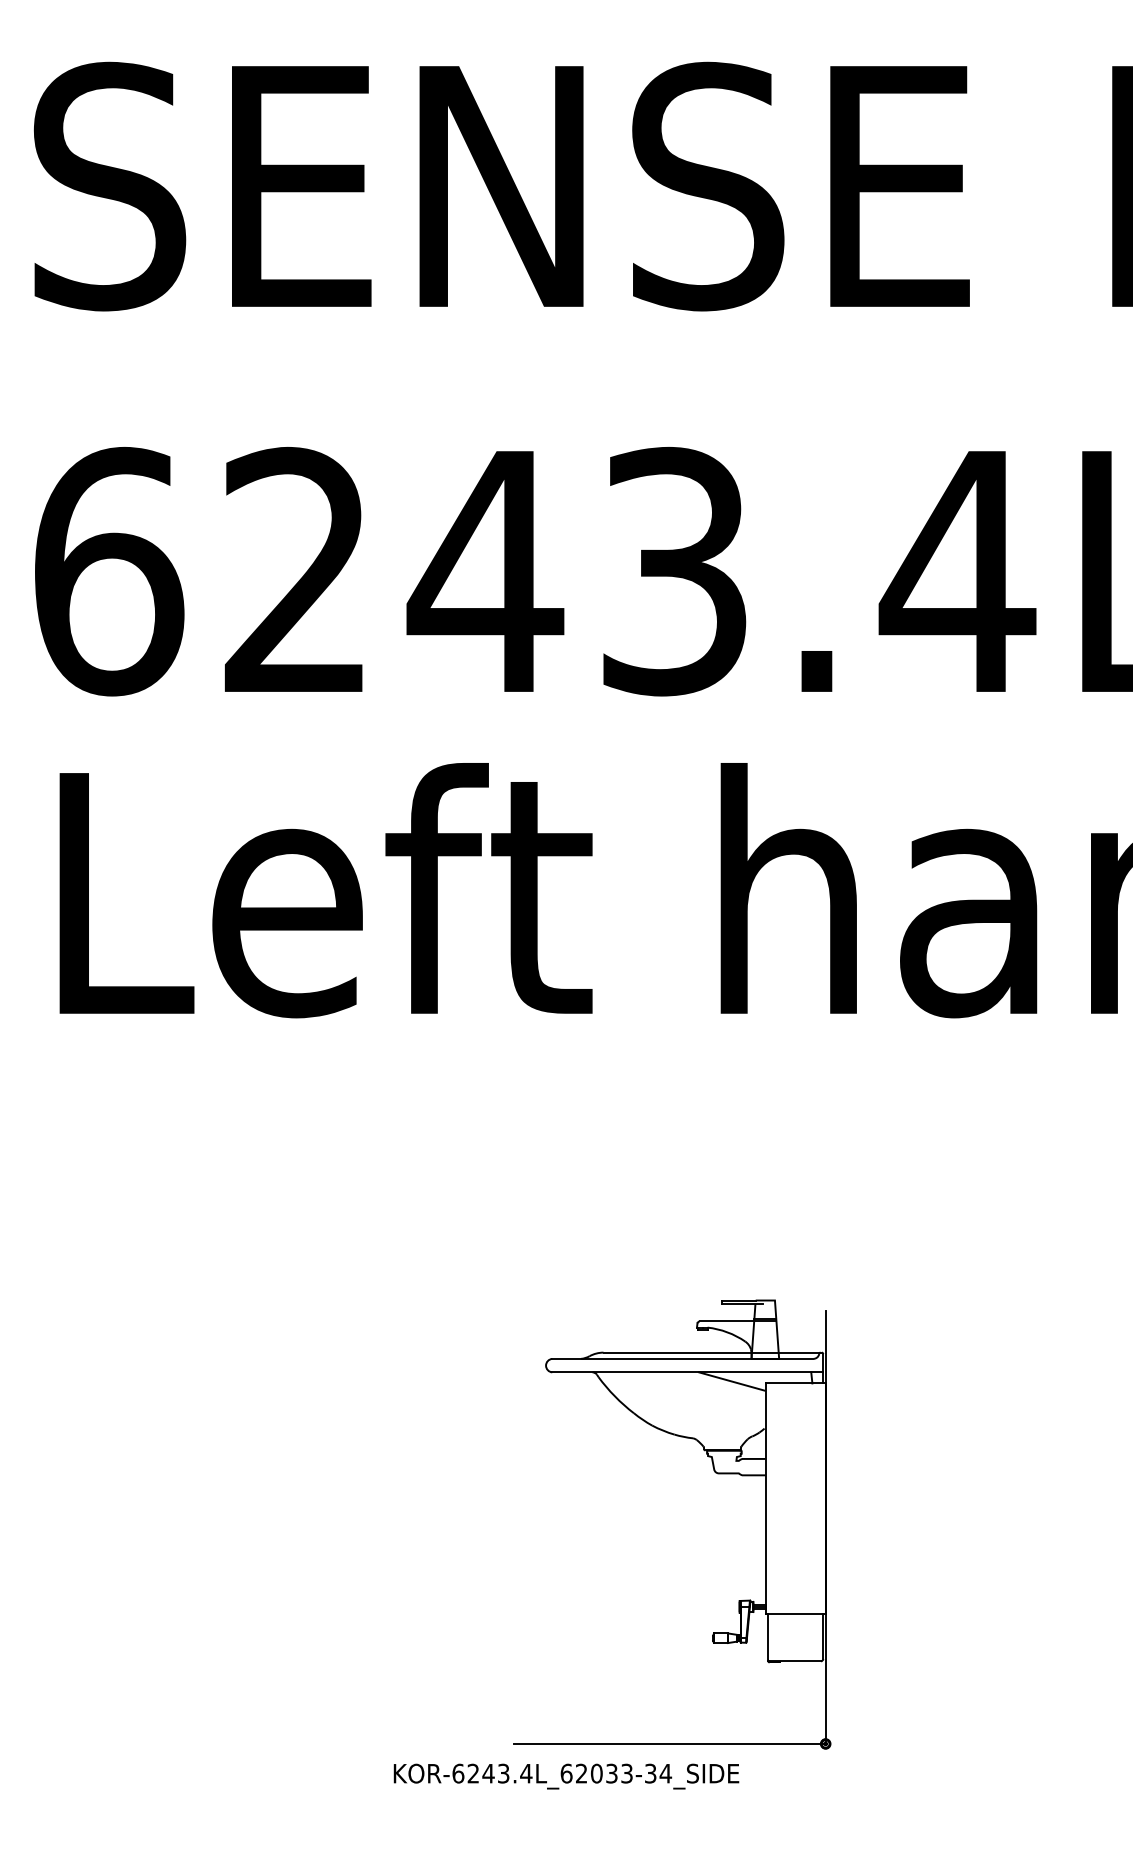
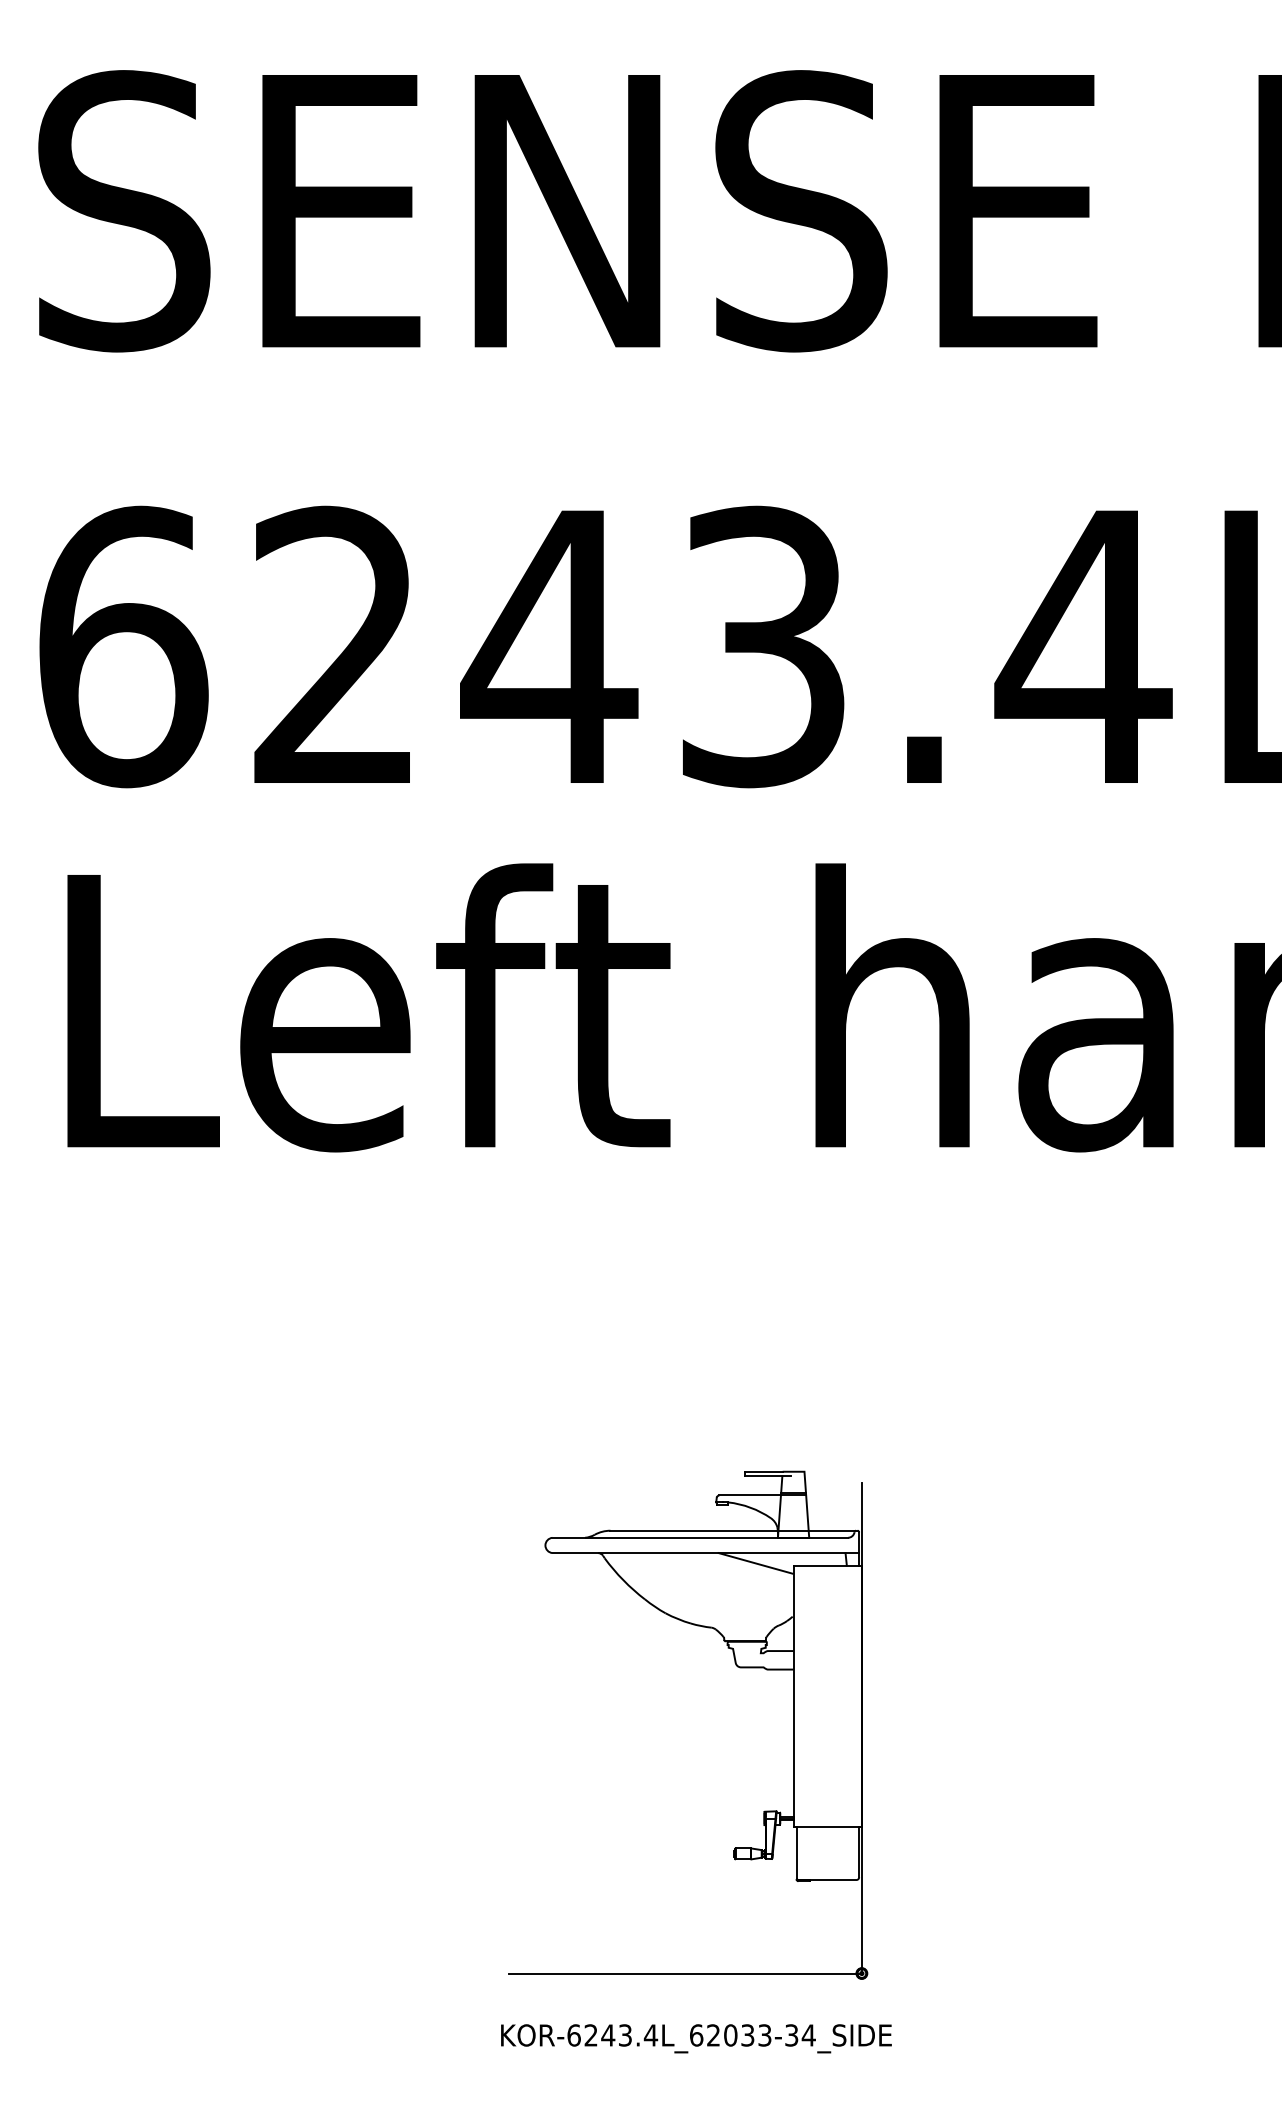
part: (715, 1473) -> (737, 1667), moved
text: (566, 1776) -> (696, 2038), moved

